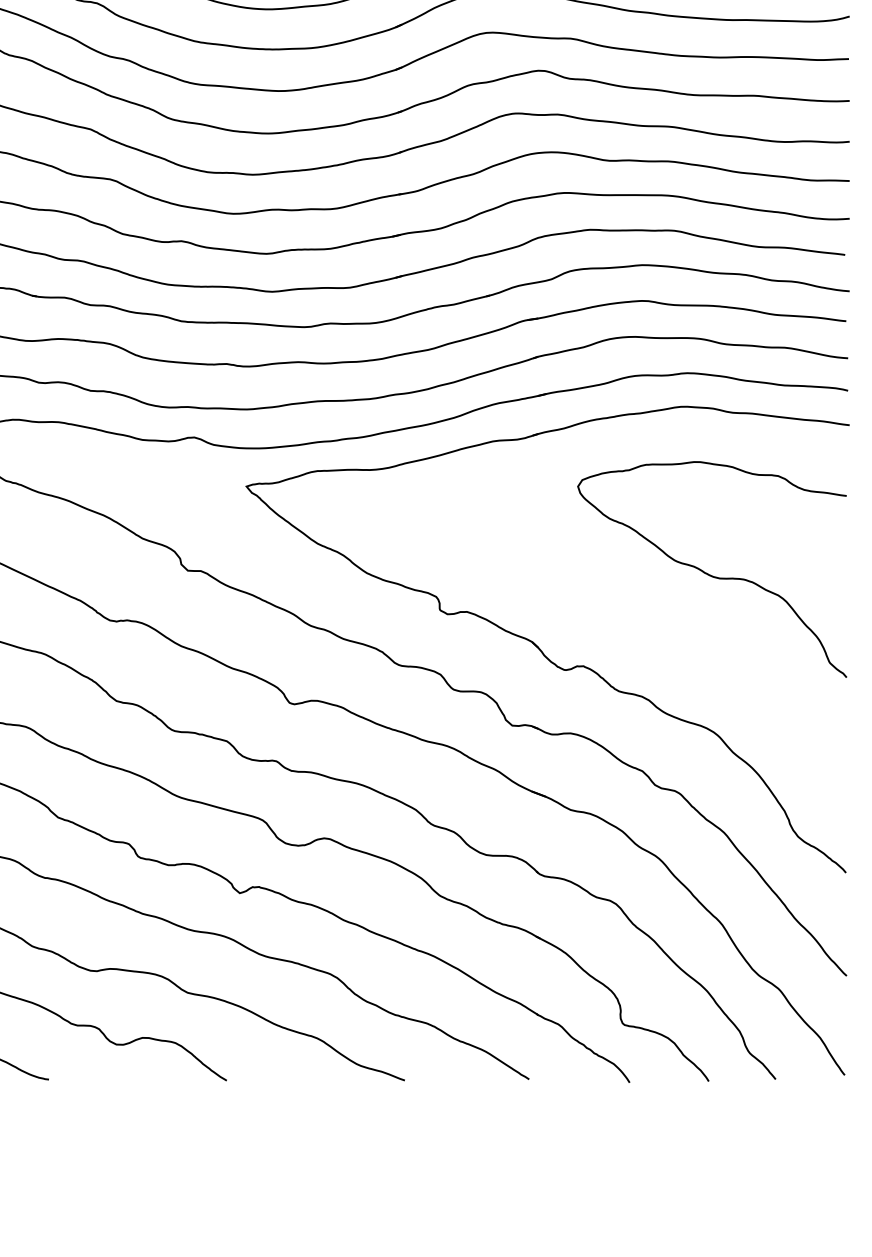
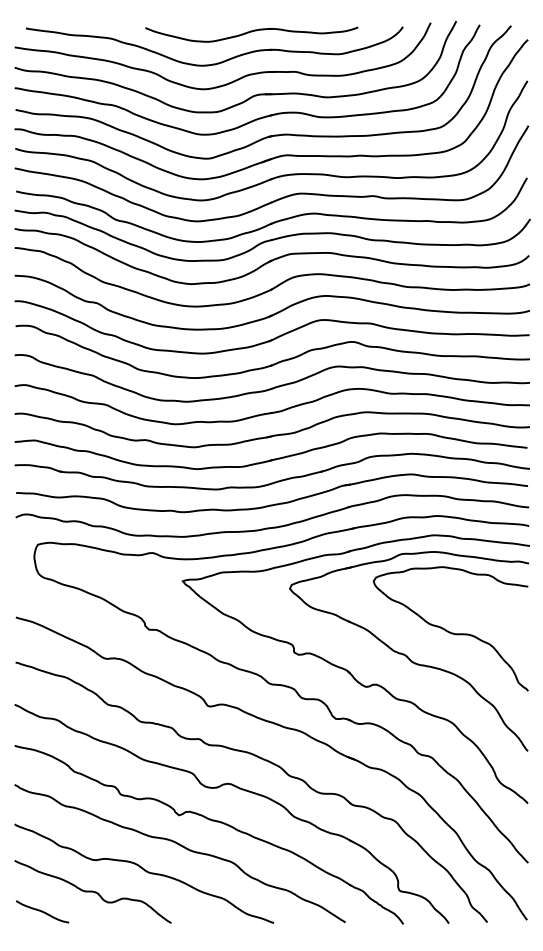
part: (638, 608) -> (408, 651), added

